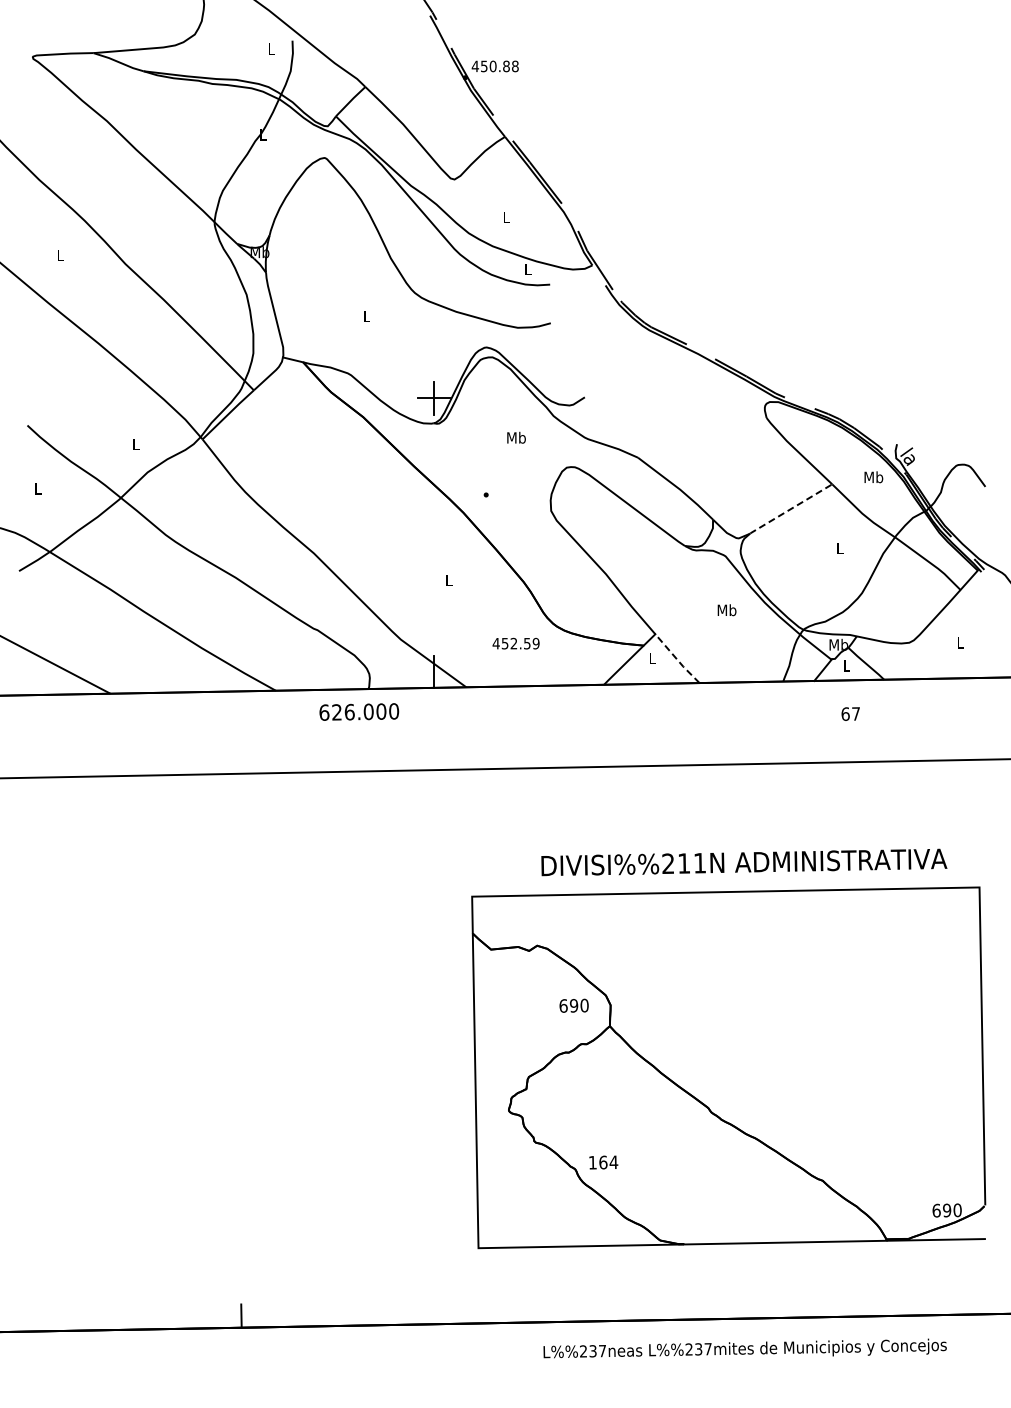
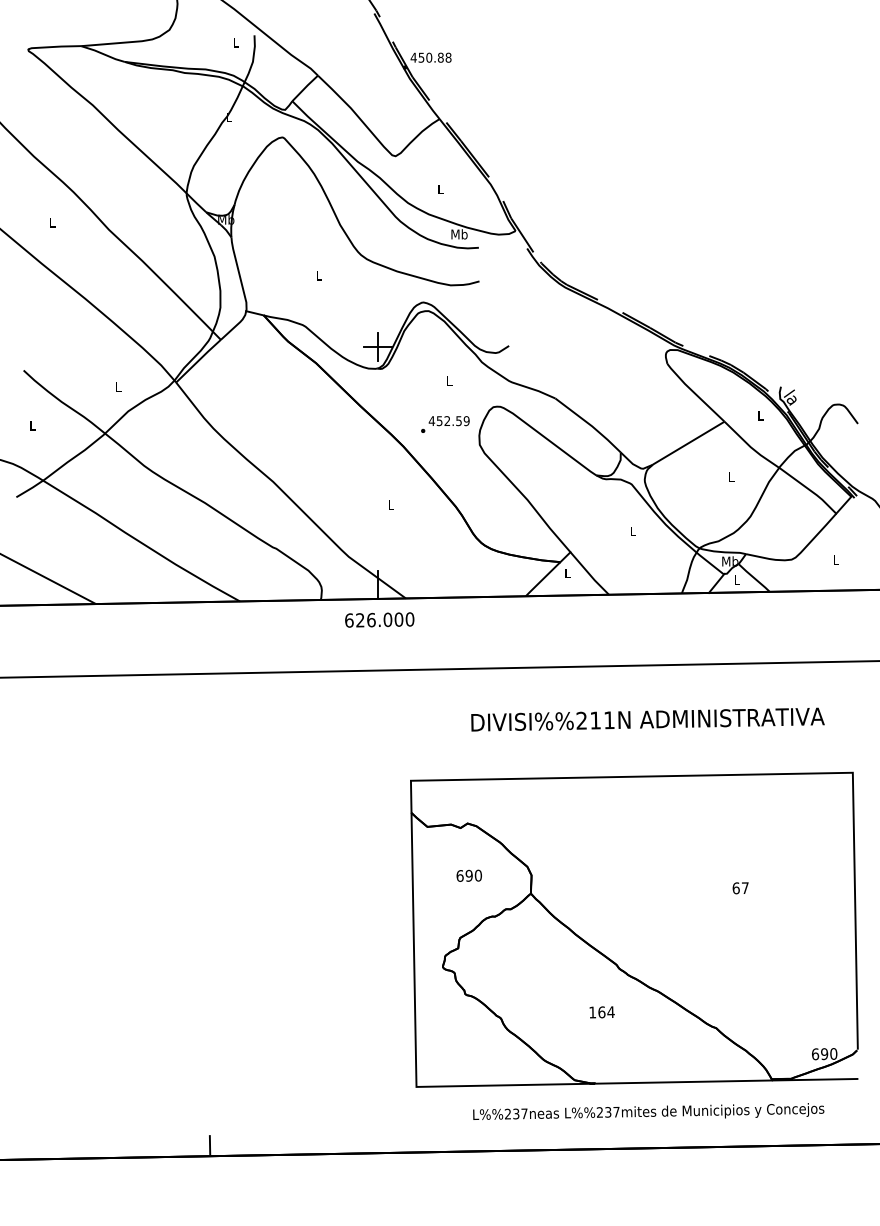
text: (527, 269) -> (459, 234), L -> Mb
text: (516, 437) -> (449, 380), Mb -> L
text: (873, 477) -> (760, 415), Mb -> L
line: (790, 509) -> (688, 443), dashed -> solid
text: (726, 610) -> (632, 531), Mb -> L
text: (515, 643) -> (448, 420), moved
line: (677, 659) -> (589, 574), dashed -> solid
text: (359, 711) -> (379, 619), moved
text: (850, 713) -> (740, 887), moved
text: (744, 862) -> (648, 719), moved
text: (573, 1005) -> (468, 875), moved
text: (603, 1162) -> (601, 1012), moved
text: (744, 1348) -> (648, 1111), moved

